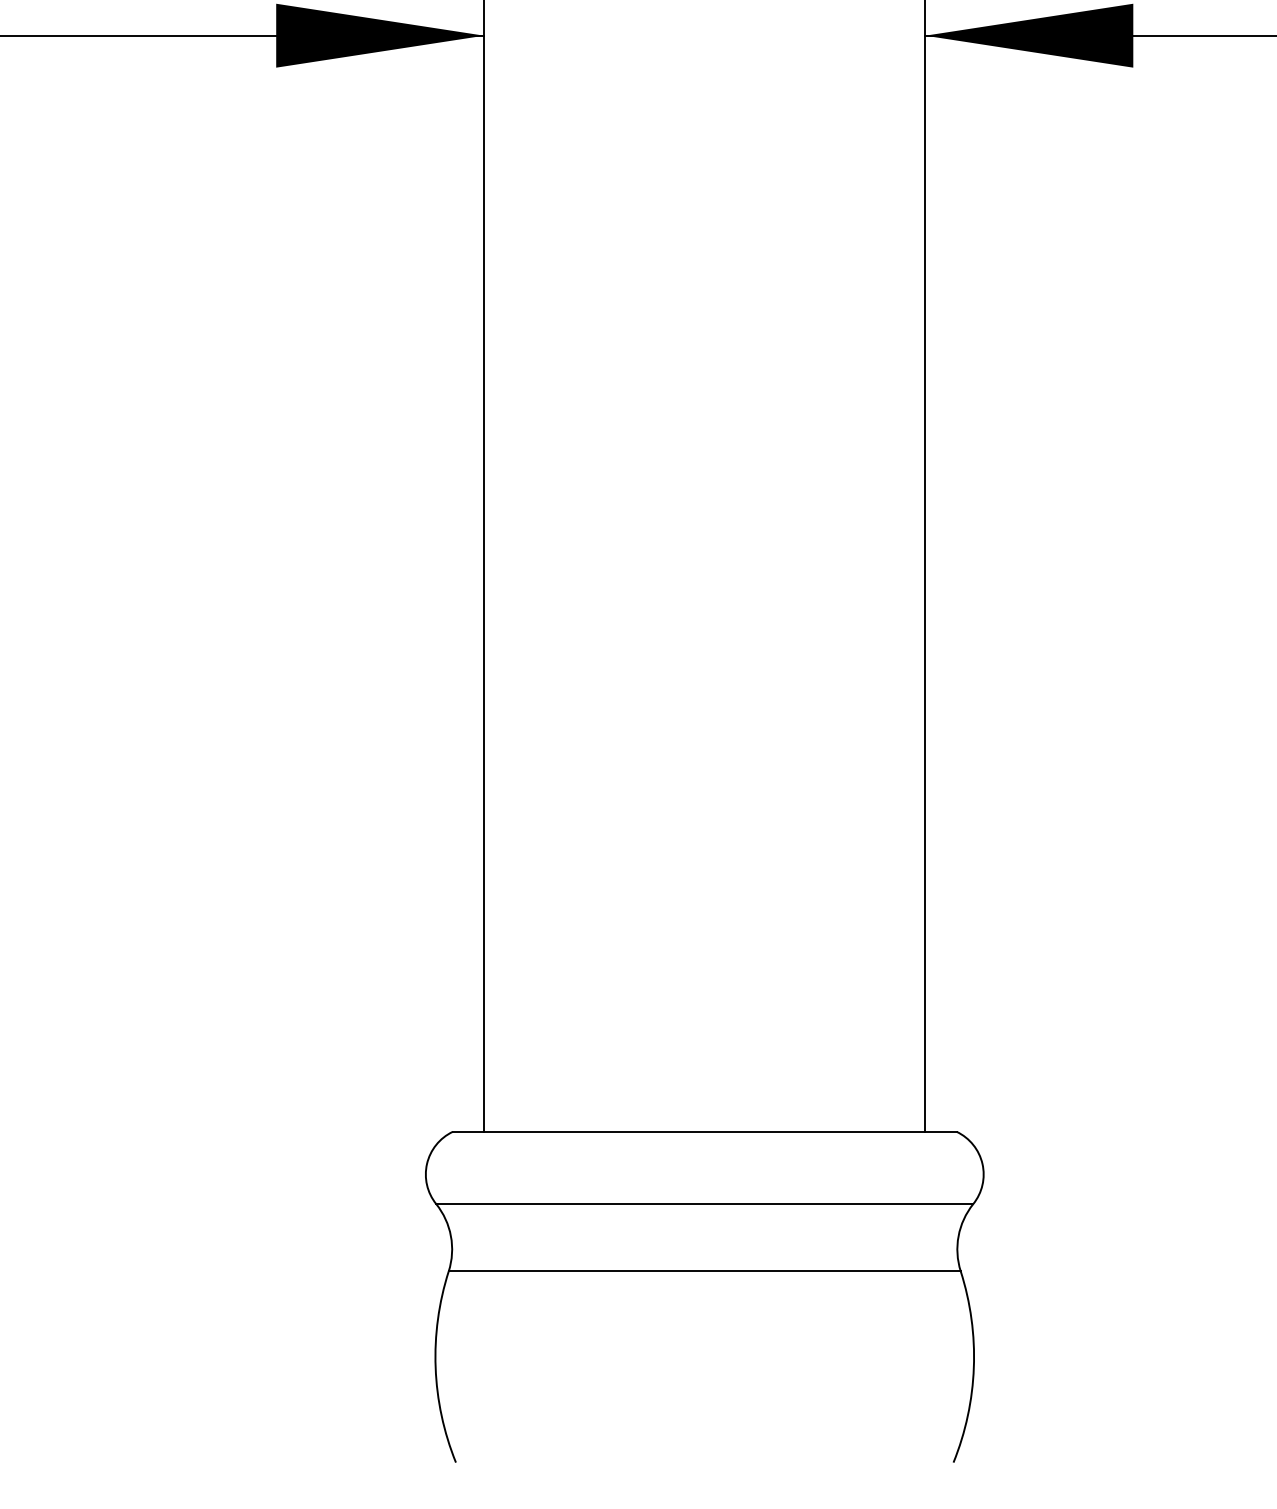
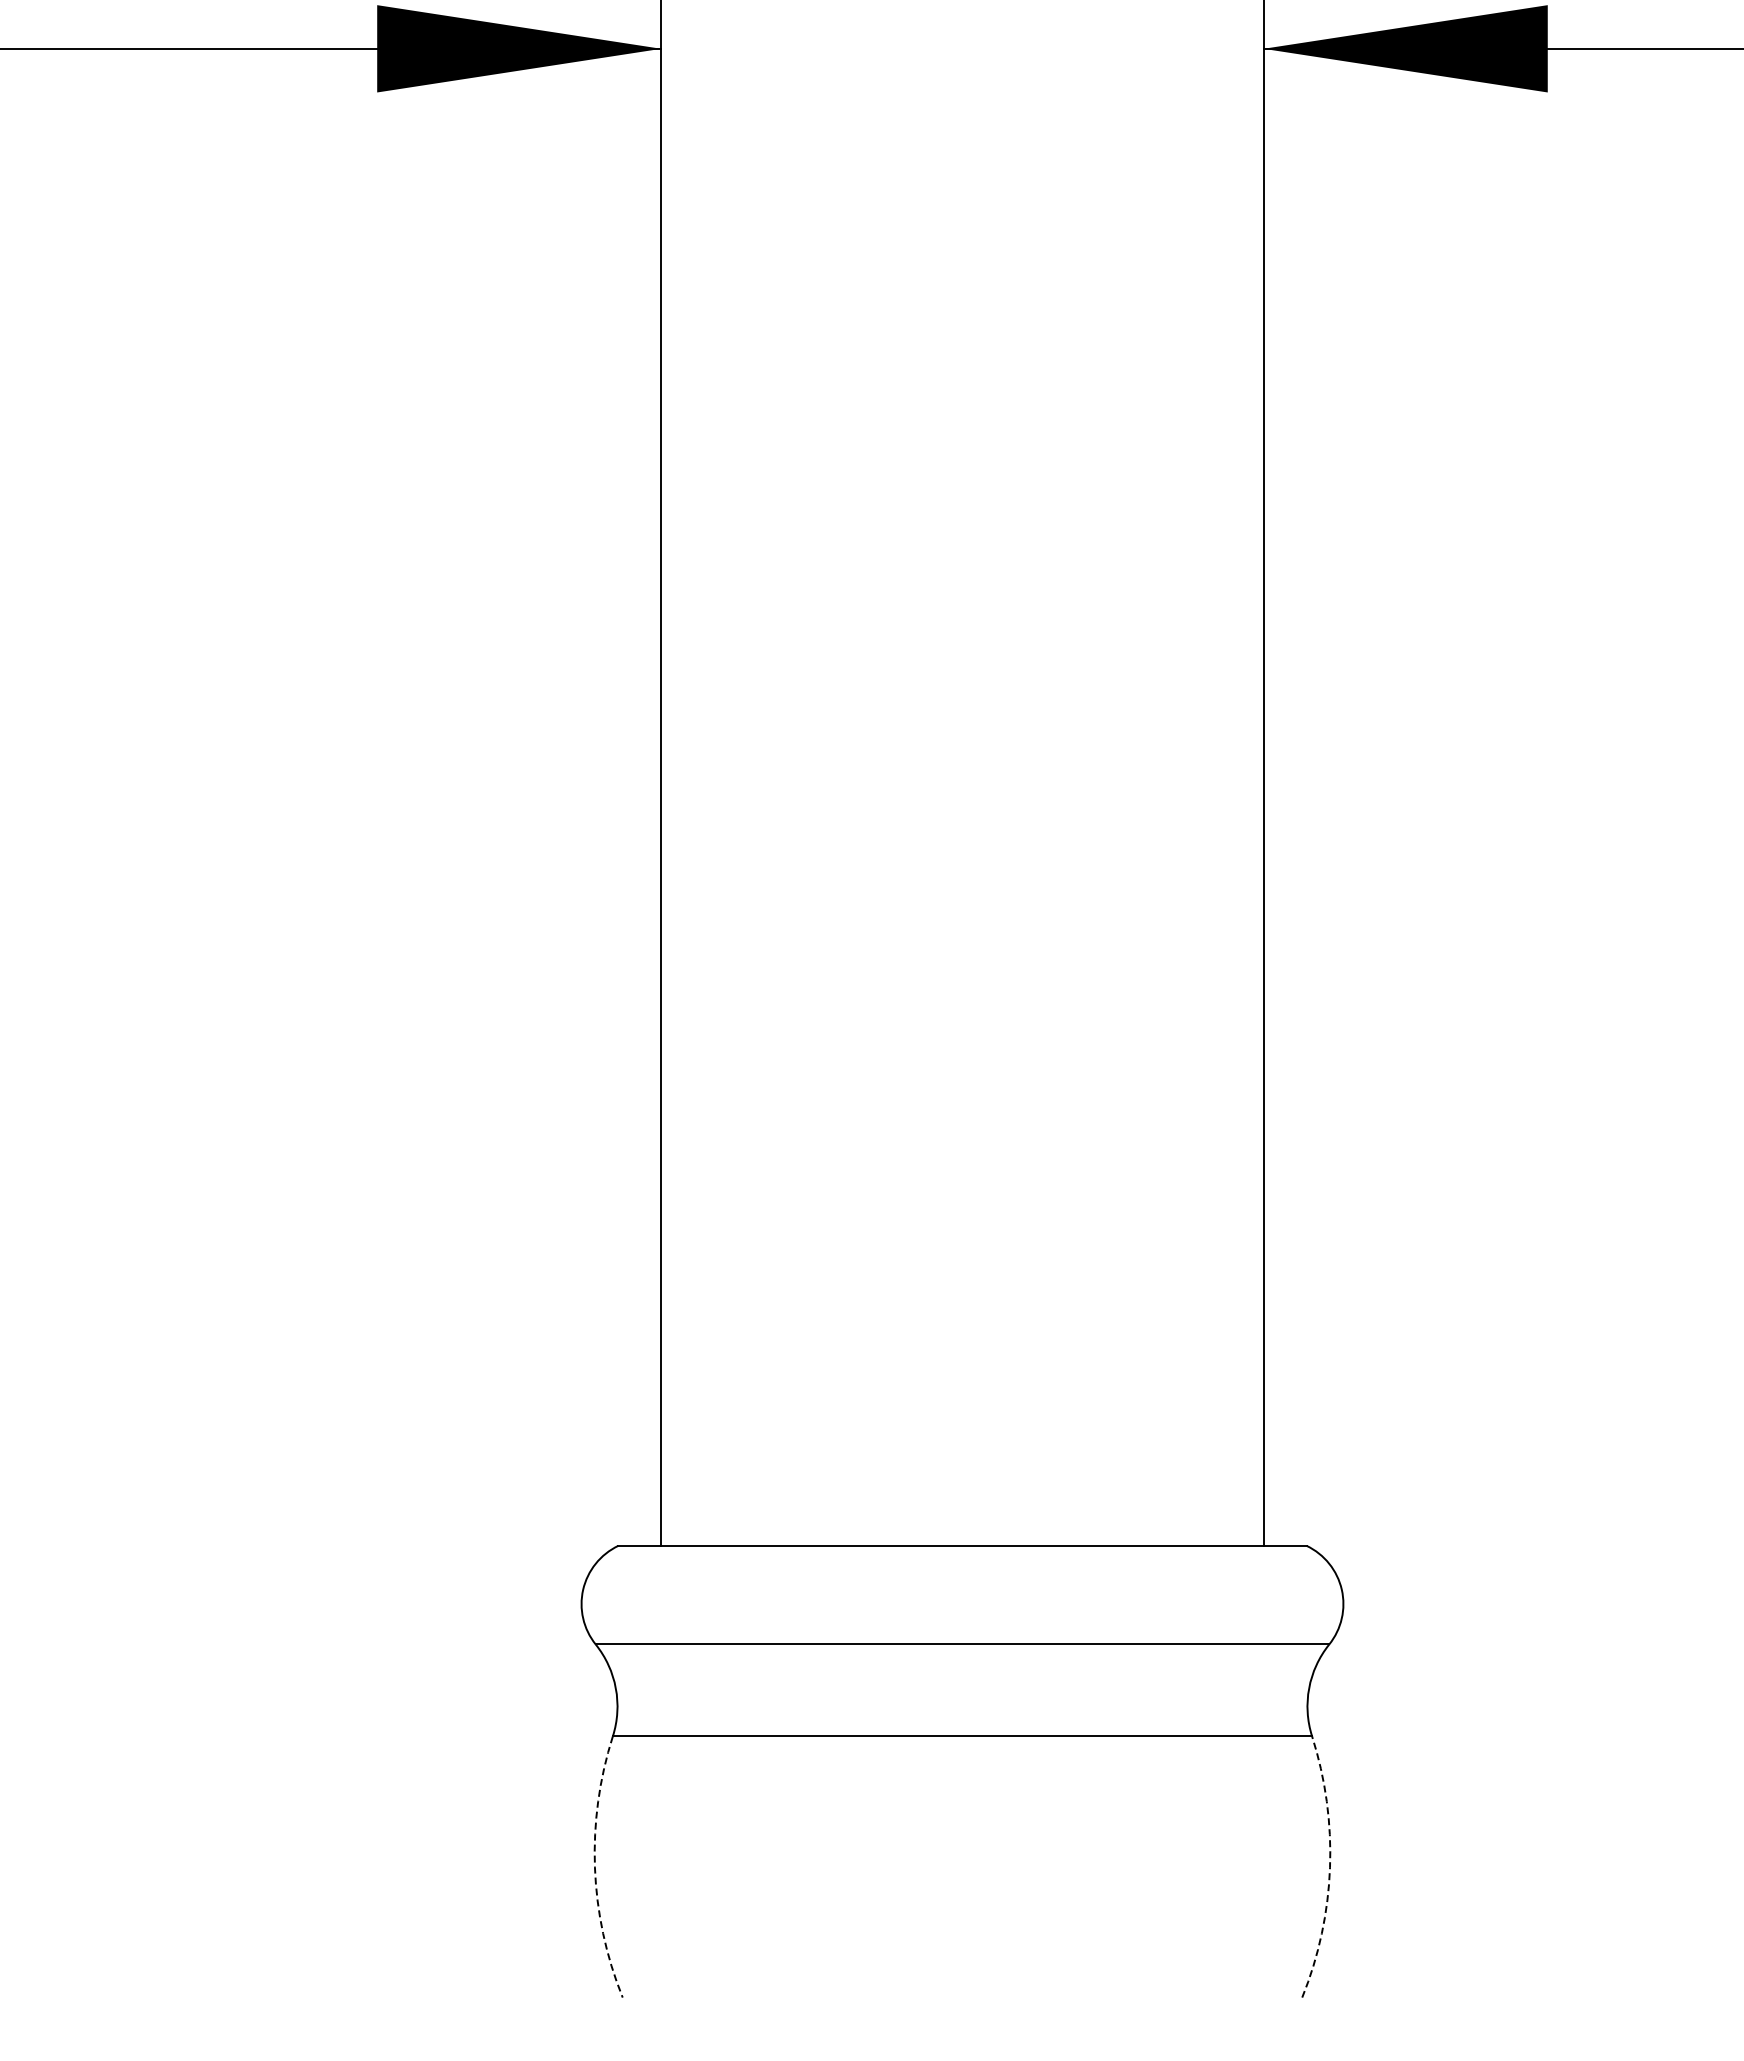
arc: (435, 1367) -> (594, 1867), solid -> dashed
arc: (974, 1367) -> (1330, 1867), solid -> dashed

